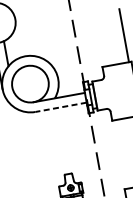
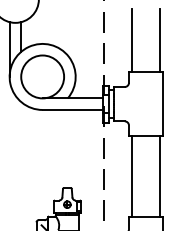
line: (99, 39) -> (131, 40), added
line: (60, 107) -> (72, 109), dashed -> solid
line: (120, 154) -> (131, 176), added

